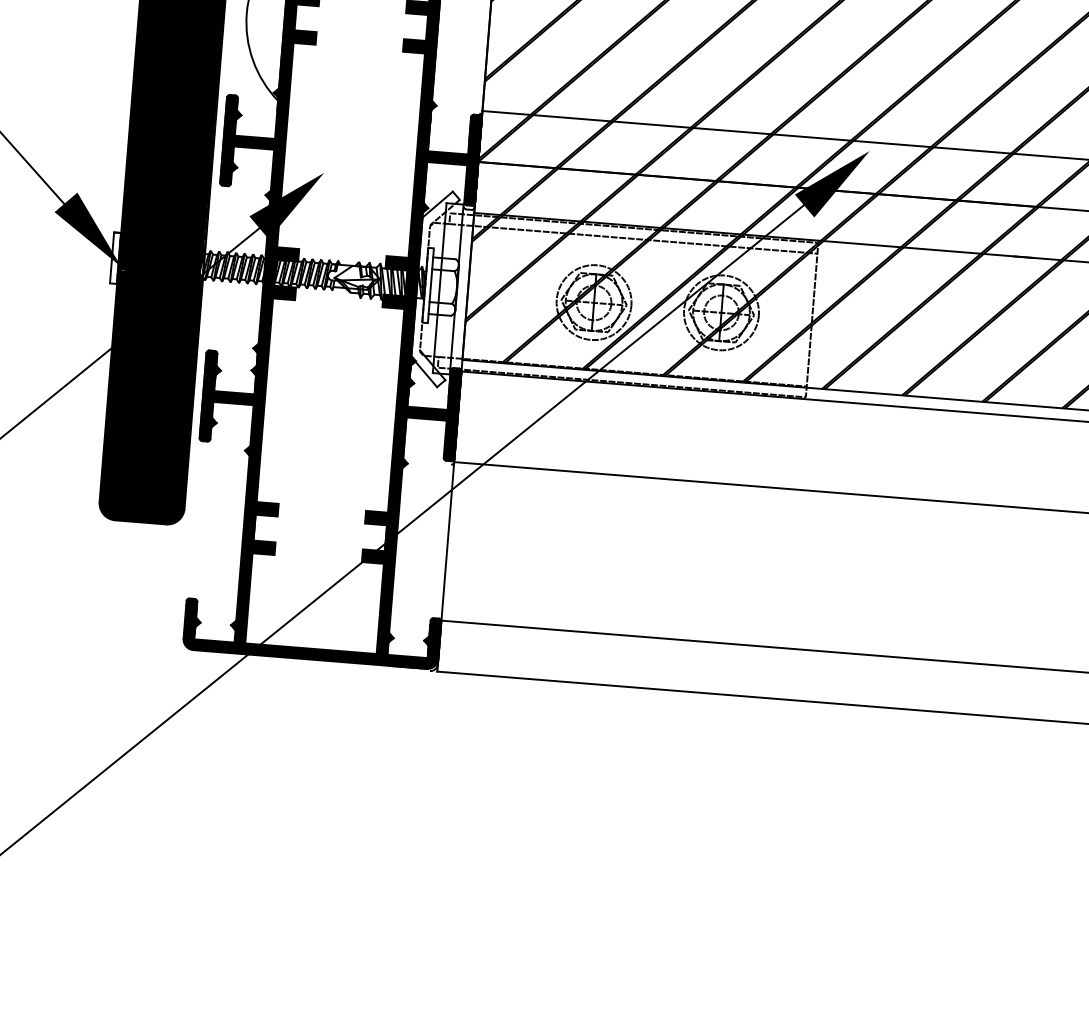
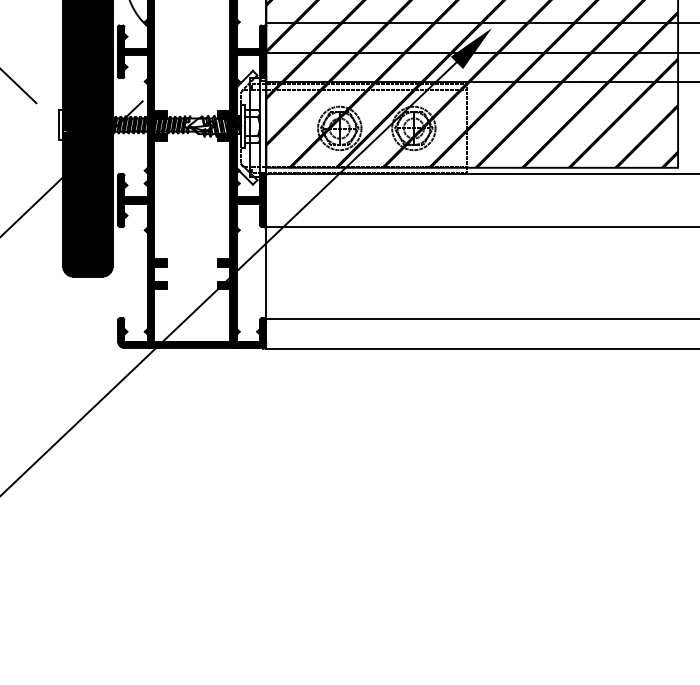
fill: (284, 205) -> (156, 86), removed
fill: (87, 227) -> (43, 108), removed

